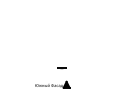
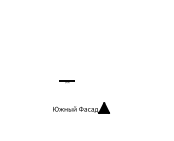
part: (61, 68) -> (66, 81), moved

